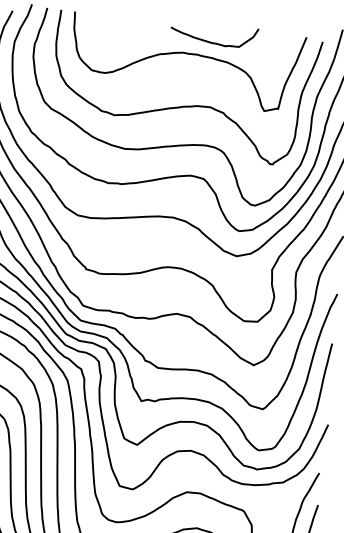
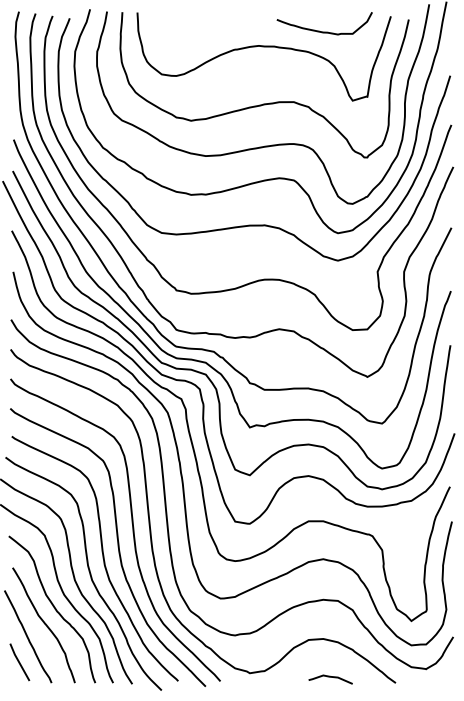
curve: (213, 42) -> (324, 31), moved

